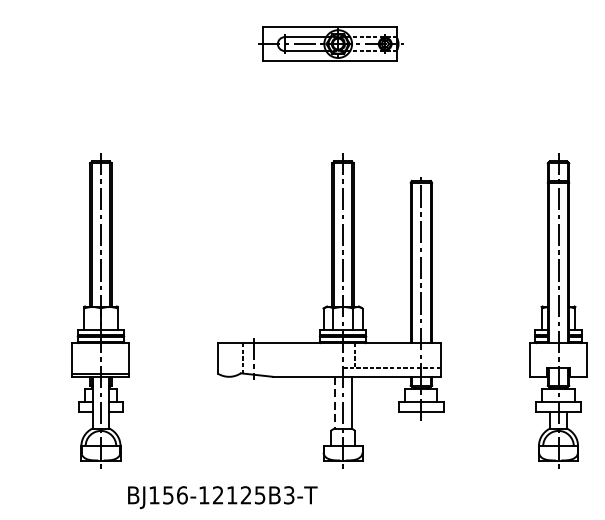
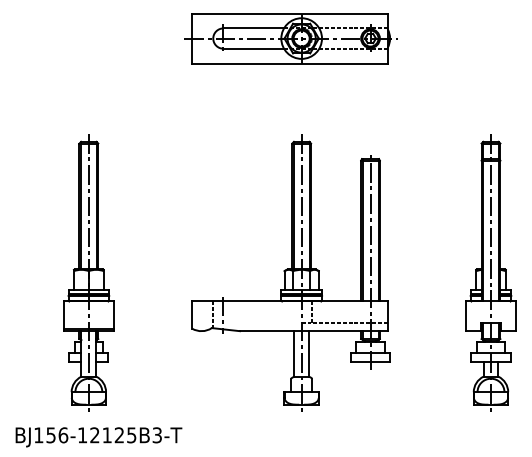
part: (330, 43) -> (290, 38), size x1.67
line: (334, 402) -> (294, 353), dashed -> solid
text: (222, 497) -> (98, 437), moved

